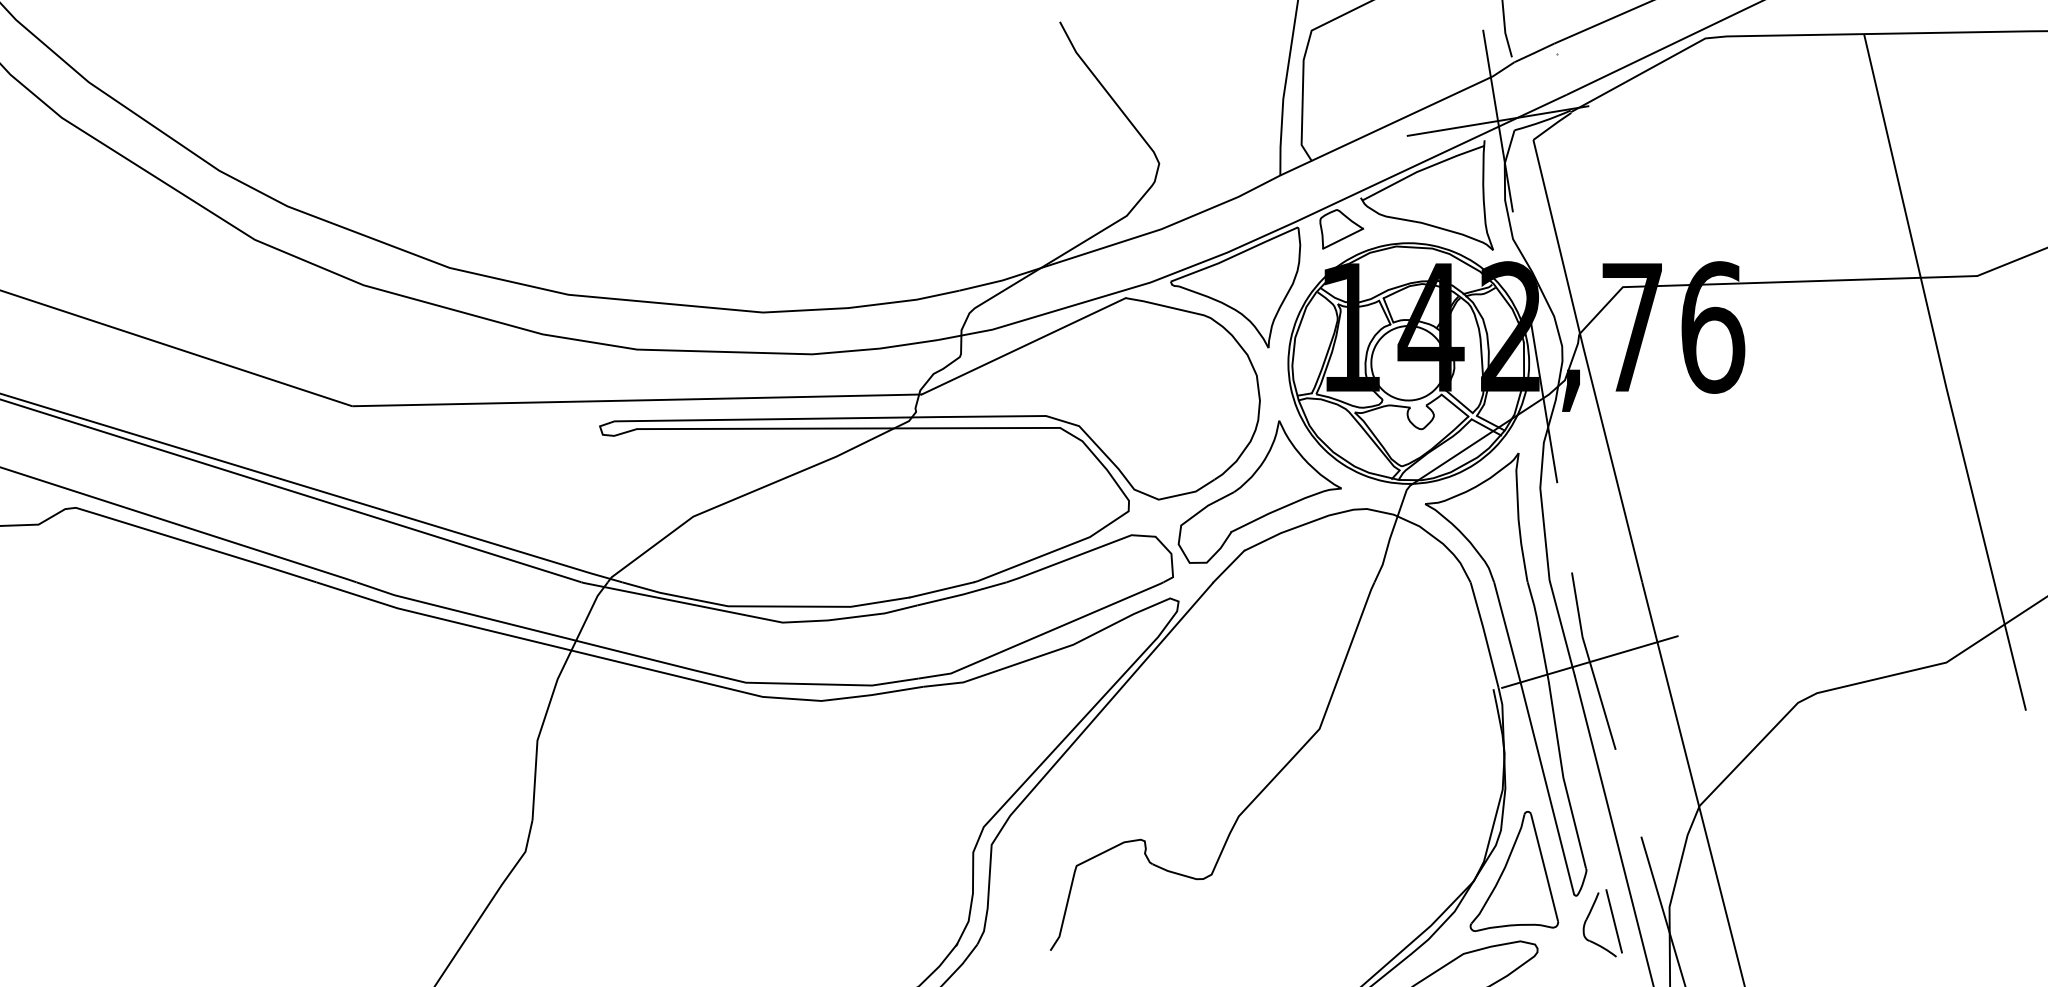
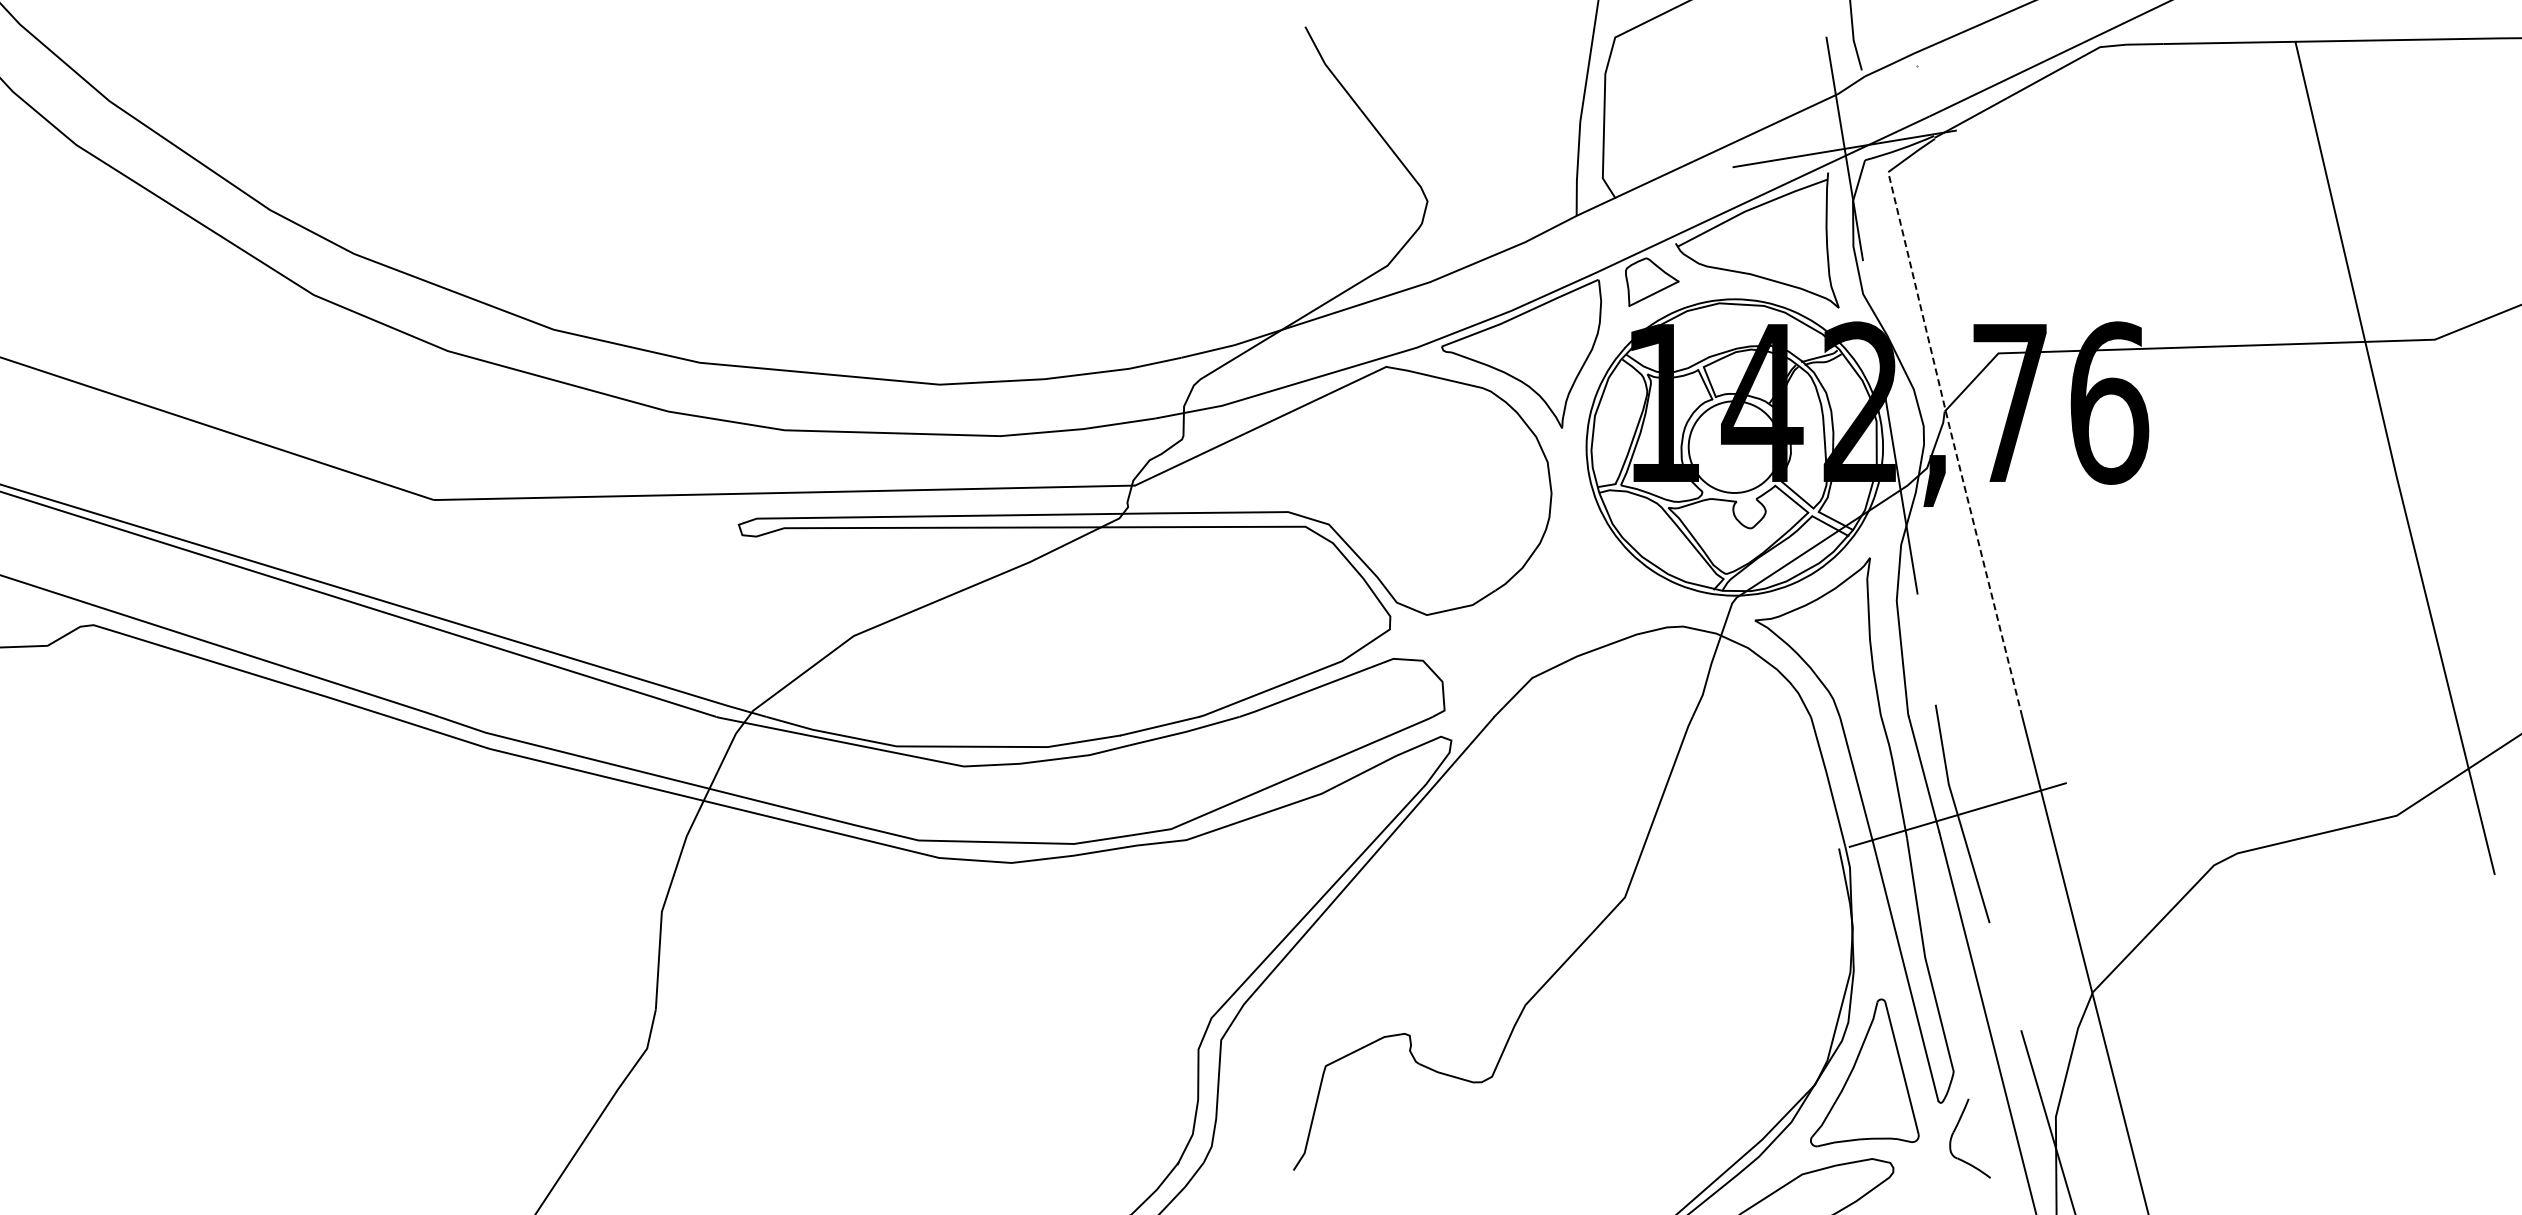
line: (1587, 361) -> (1954, 444), solid -> dashed
part: (1259, 491) -> (1551, 605), removed
line: (1613, 921) -> (1987, 1134), removed

